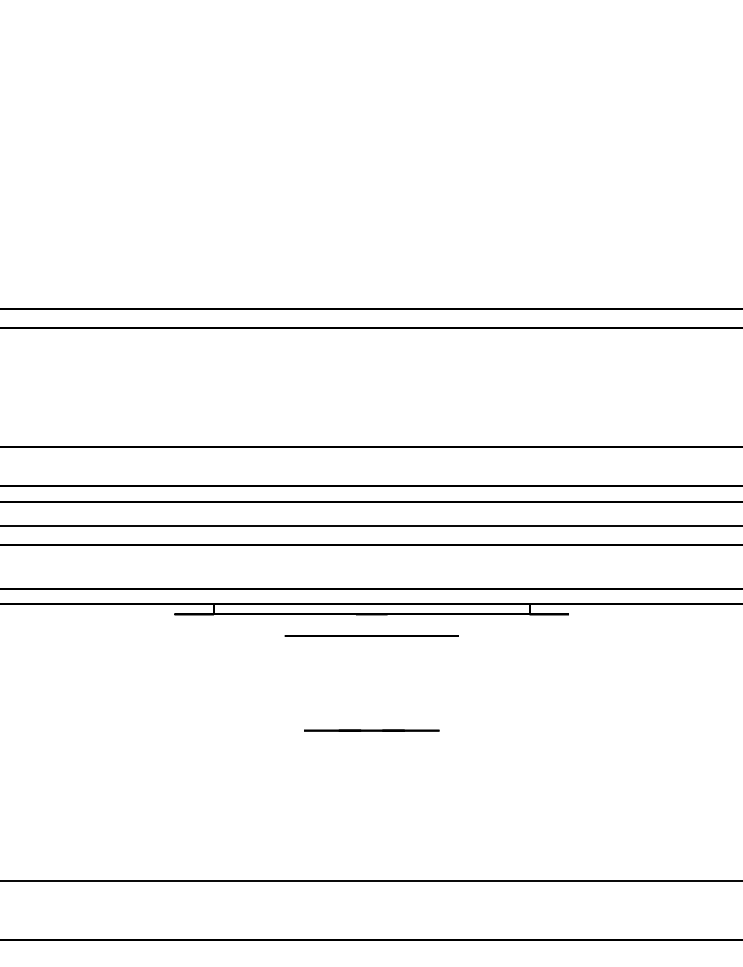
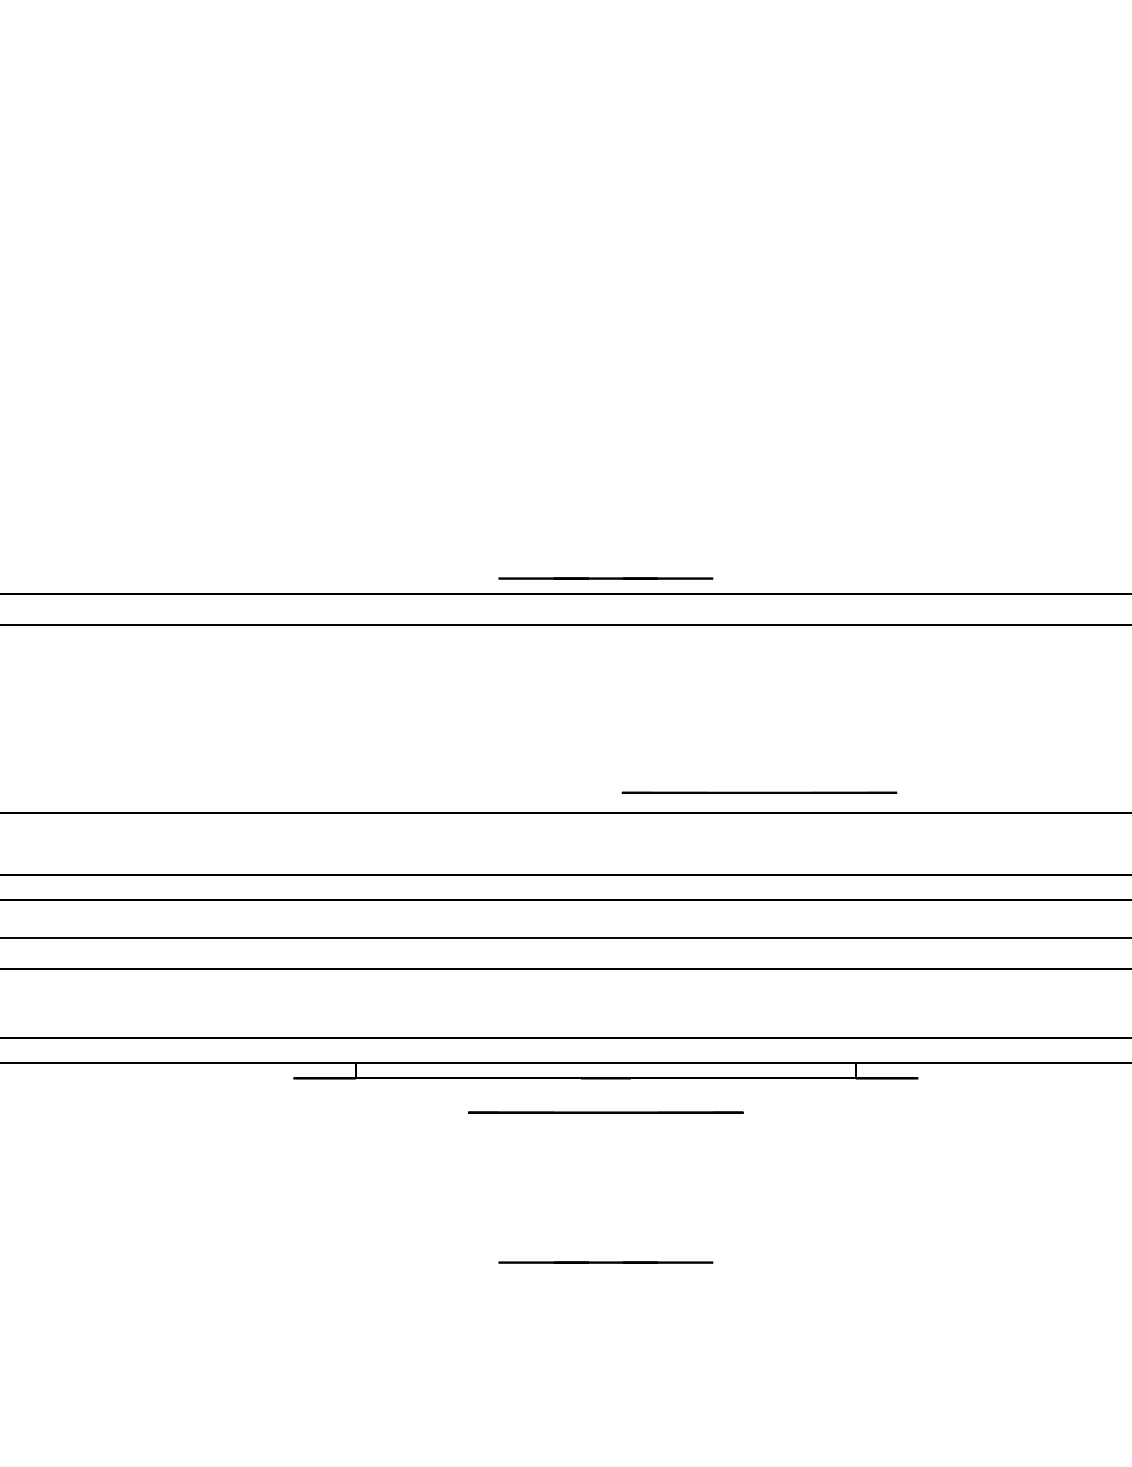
line: (371, 298) -> (605, 578), added
line: (468, 433) -> (759, 792), added

